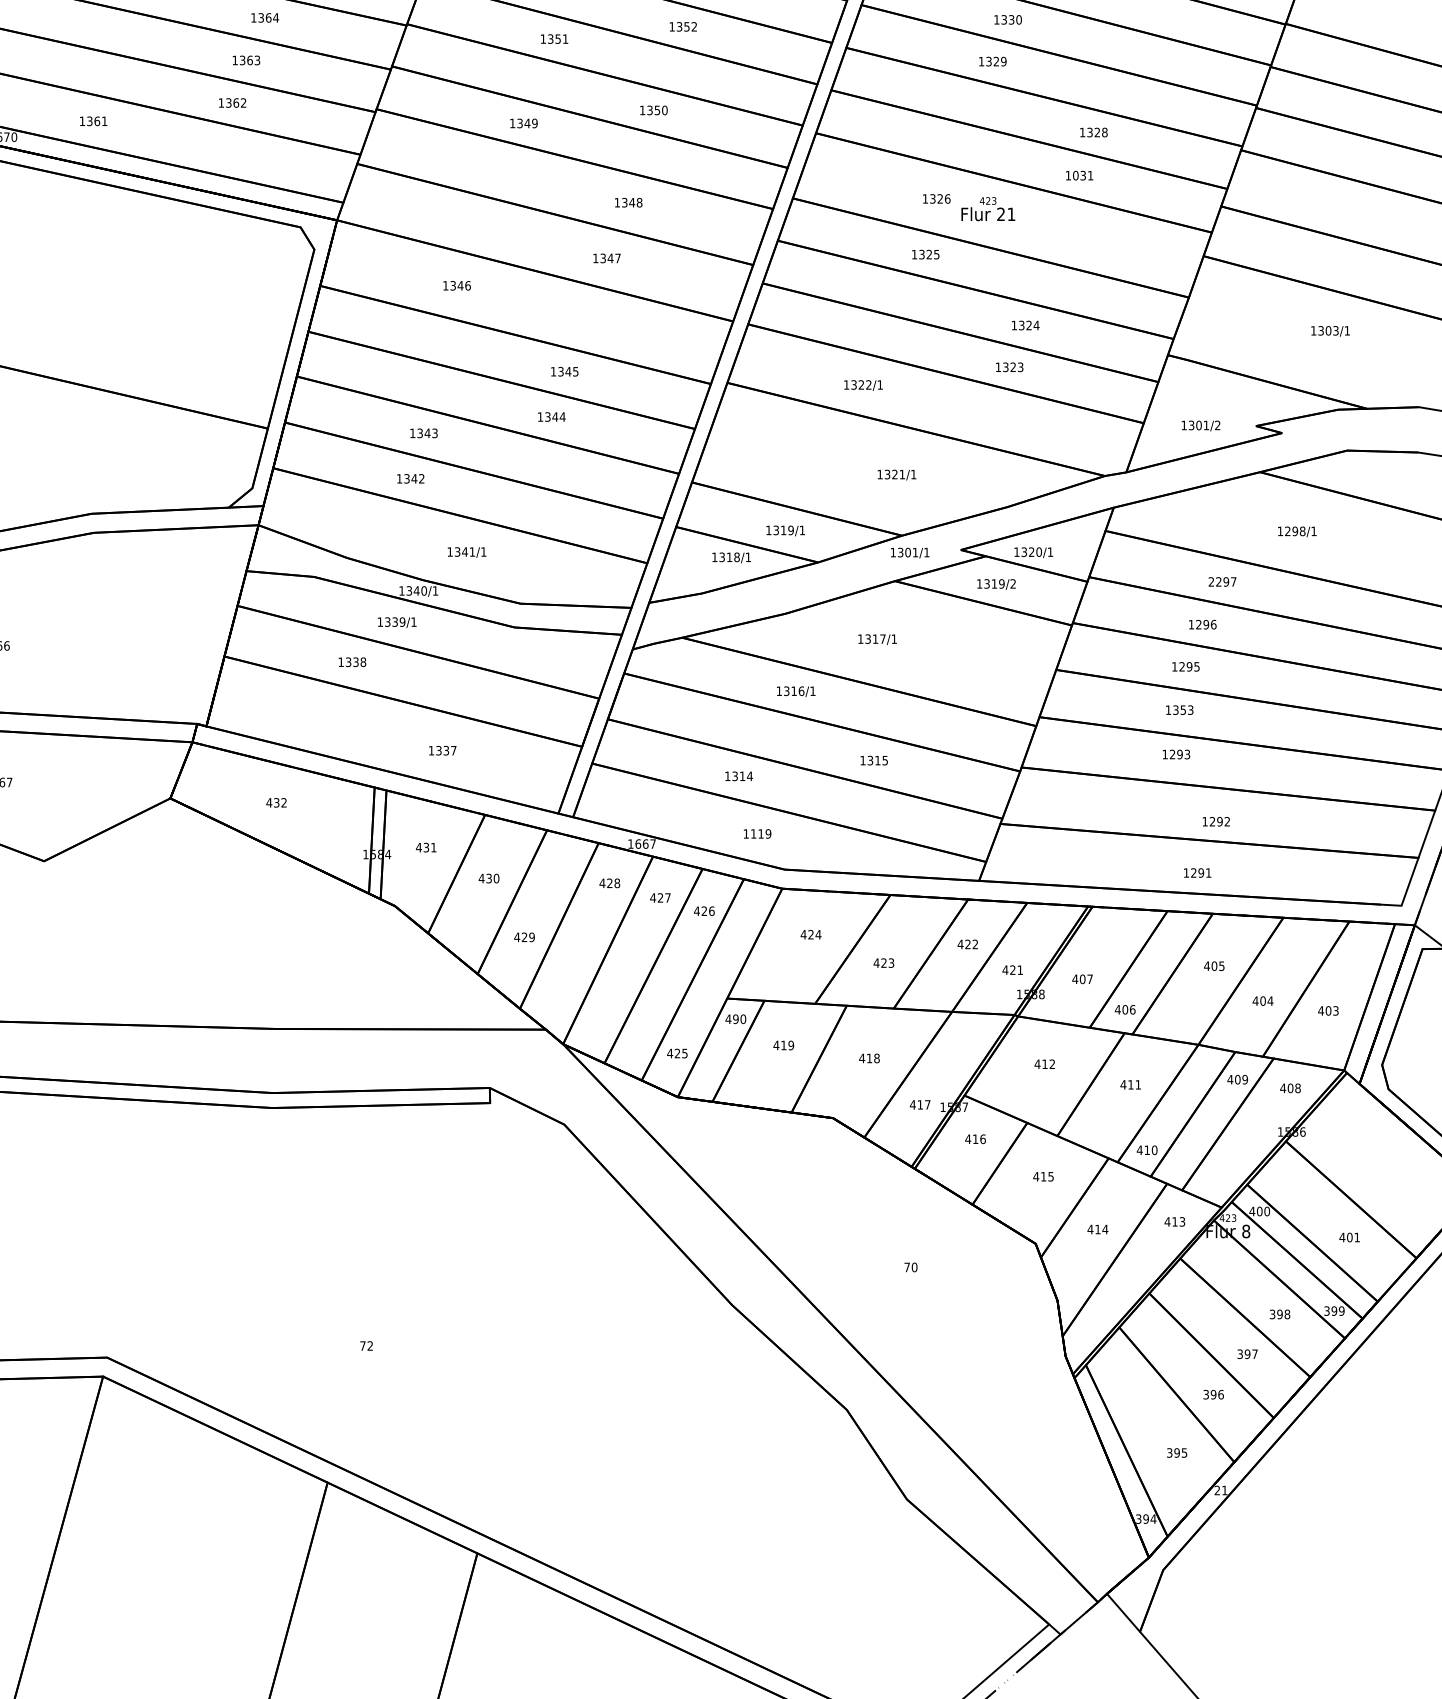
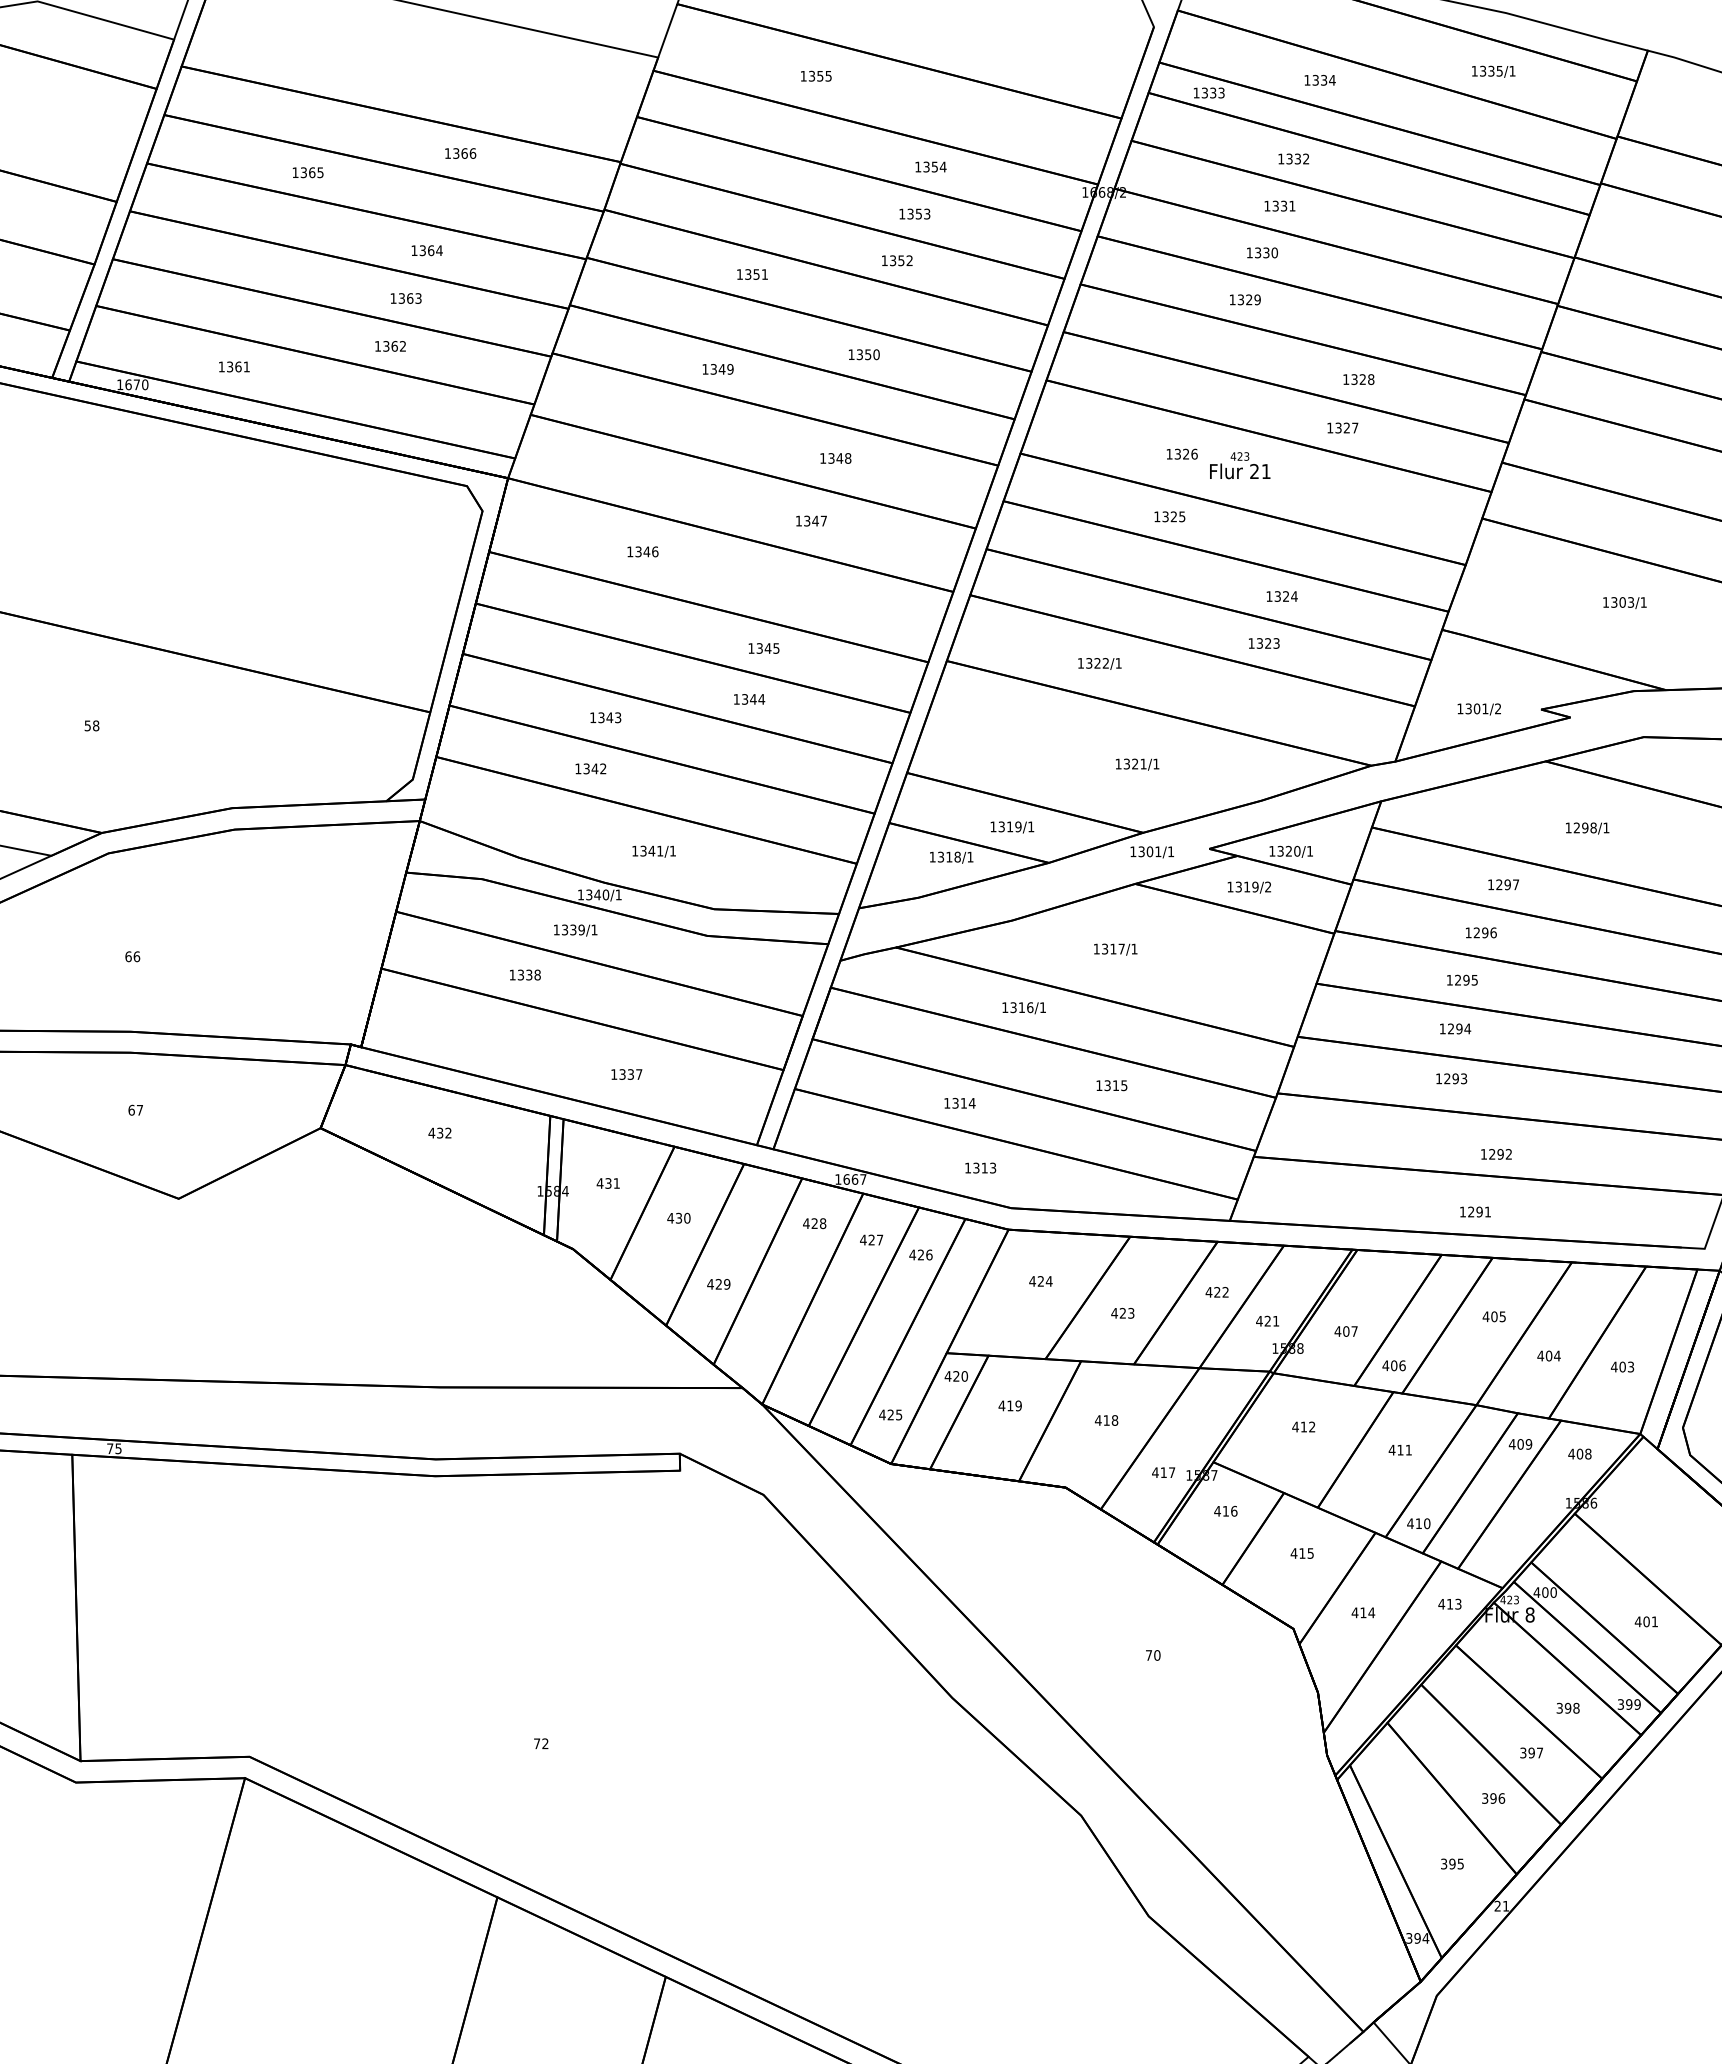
text: (1082, 175) -> (1346, 427), 1031 -> 1327
text: (1210, 581) -> (1490, 884), 2297 -> 1297
text: (1183, 709) -> (1459, 1028), 1353 -> 1294
text: (760, 833) -> (984, 1167), 1119 -> 1313
text: (735, 1019) -> (956, 1376), 490 -> 420

